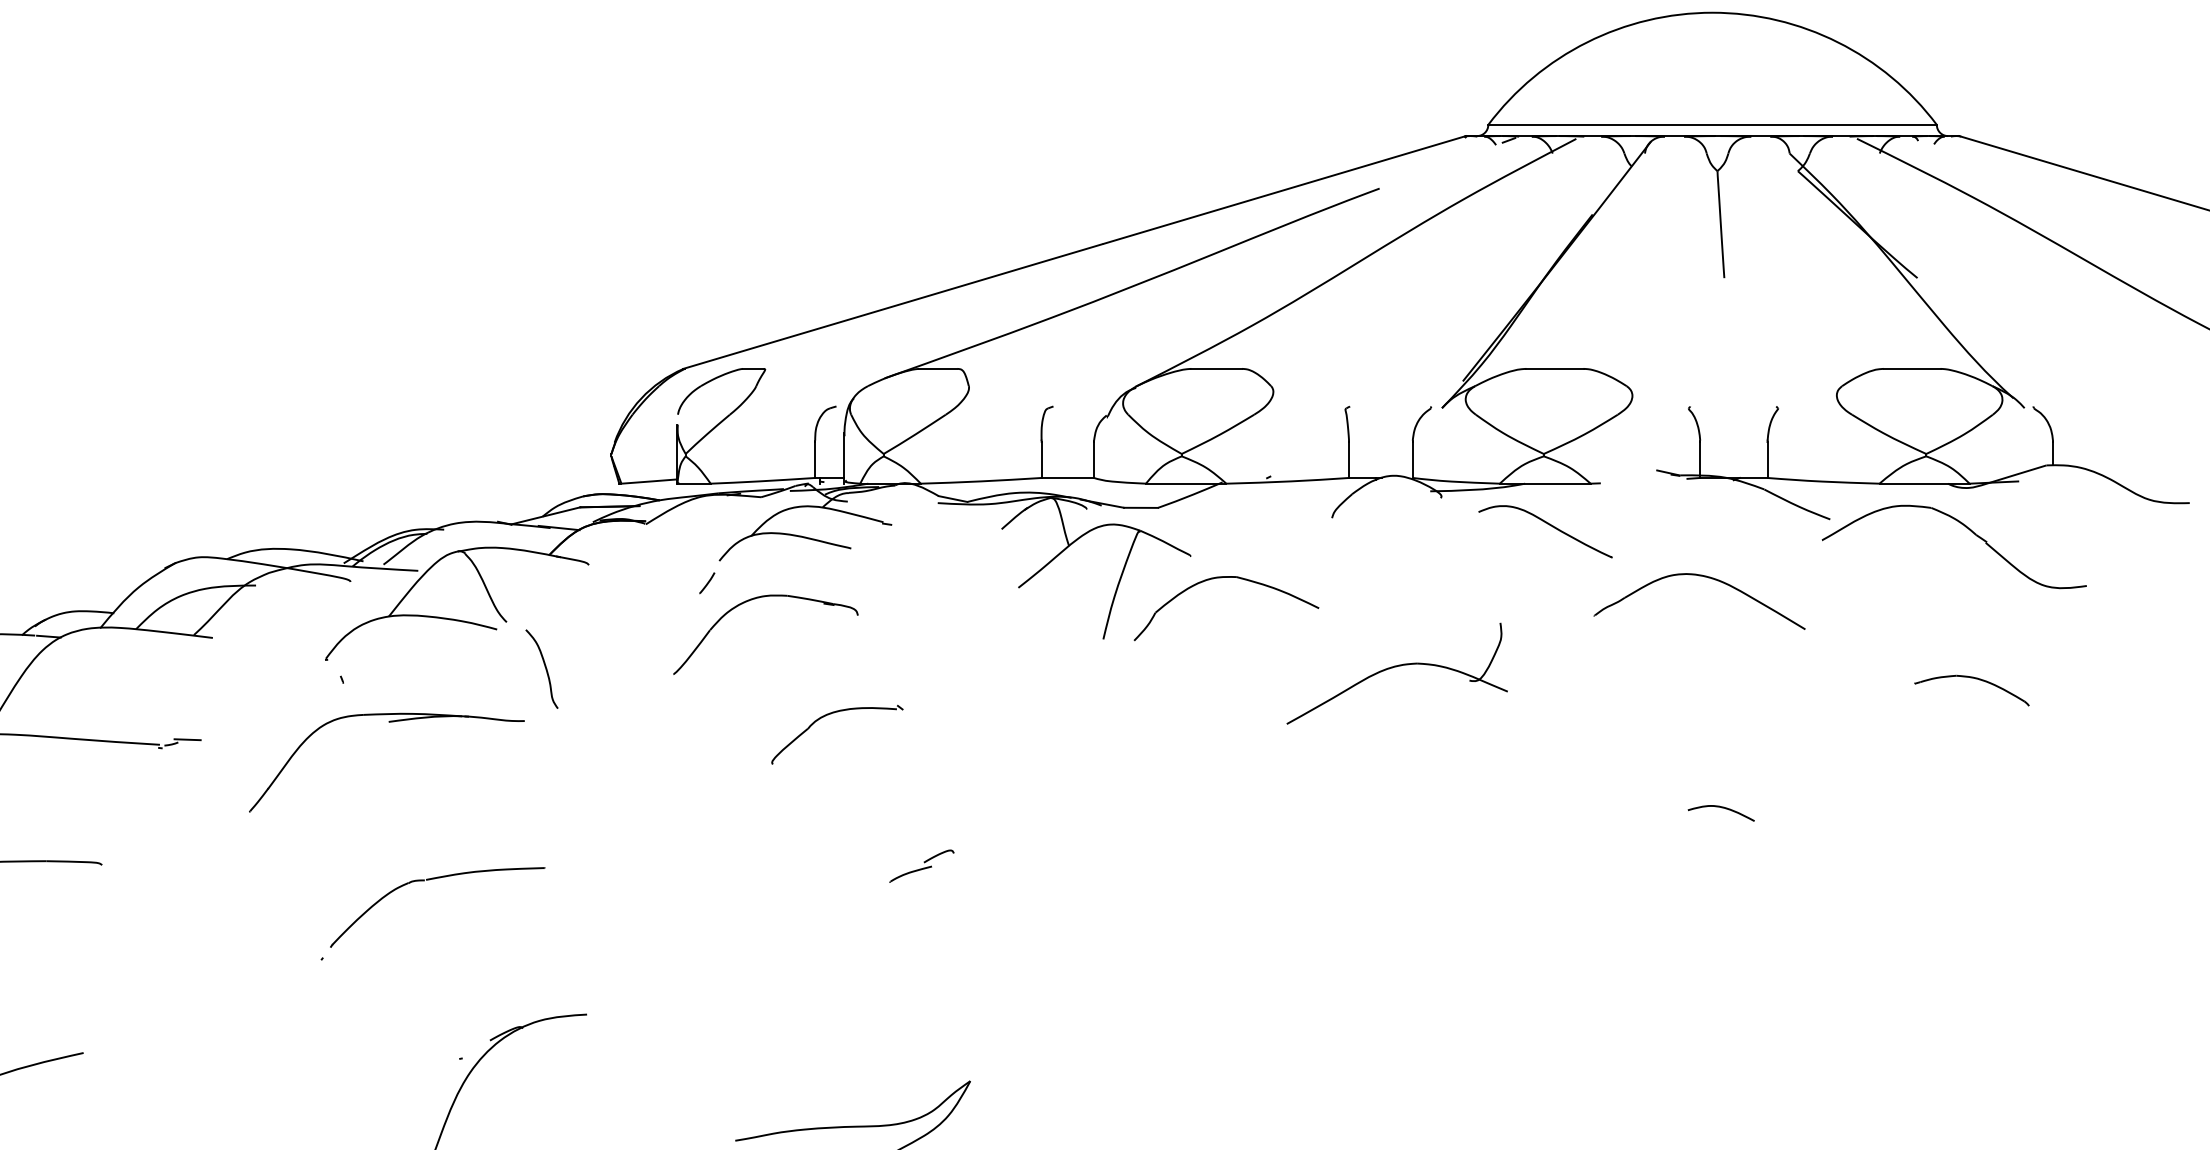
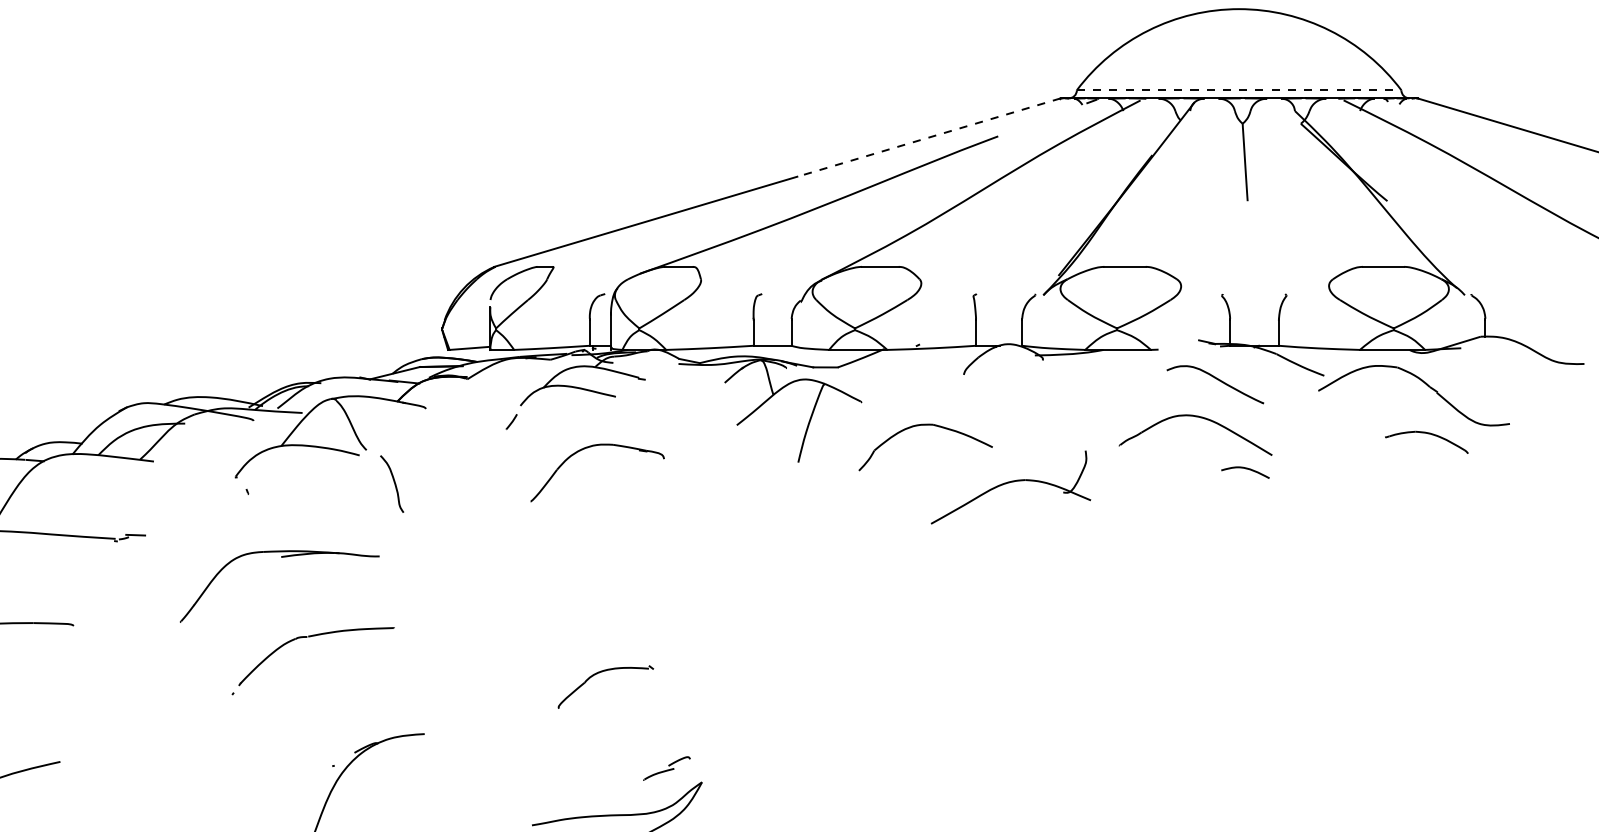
line: (1713, 124) -> (1239, 90), solid -> dashed
line: (1284, 189) -> (929, 137), solid -> dashed
part: (1550, 526) -> (1218, 380), moved
part: (1704, 577) -> (1199, 417), moved
part: (1221, 578) -> (922, 425), moved
part: (755, 599) -> (590, 447), moved
part: (1975, 679) -> (1429, 434), moved
part: (831, 714) -> (601, 672), moved
part: (388, 722) -> (281, 557), moved
curve: (1721, 808) -> (1245, 469), moved
part: (921, 865) -> (666, 768), moved

